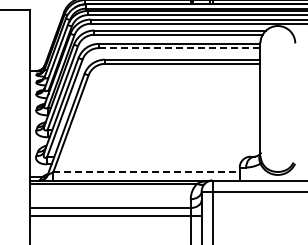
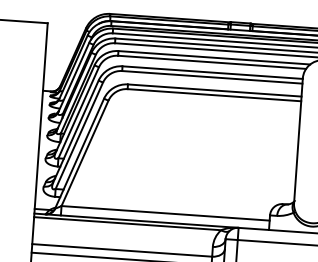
line: (179, 48) -> (212, 77), dashed -> solid
line: (147, 172) -> (166, 213), dashed -> solid

